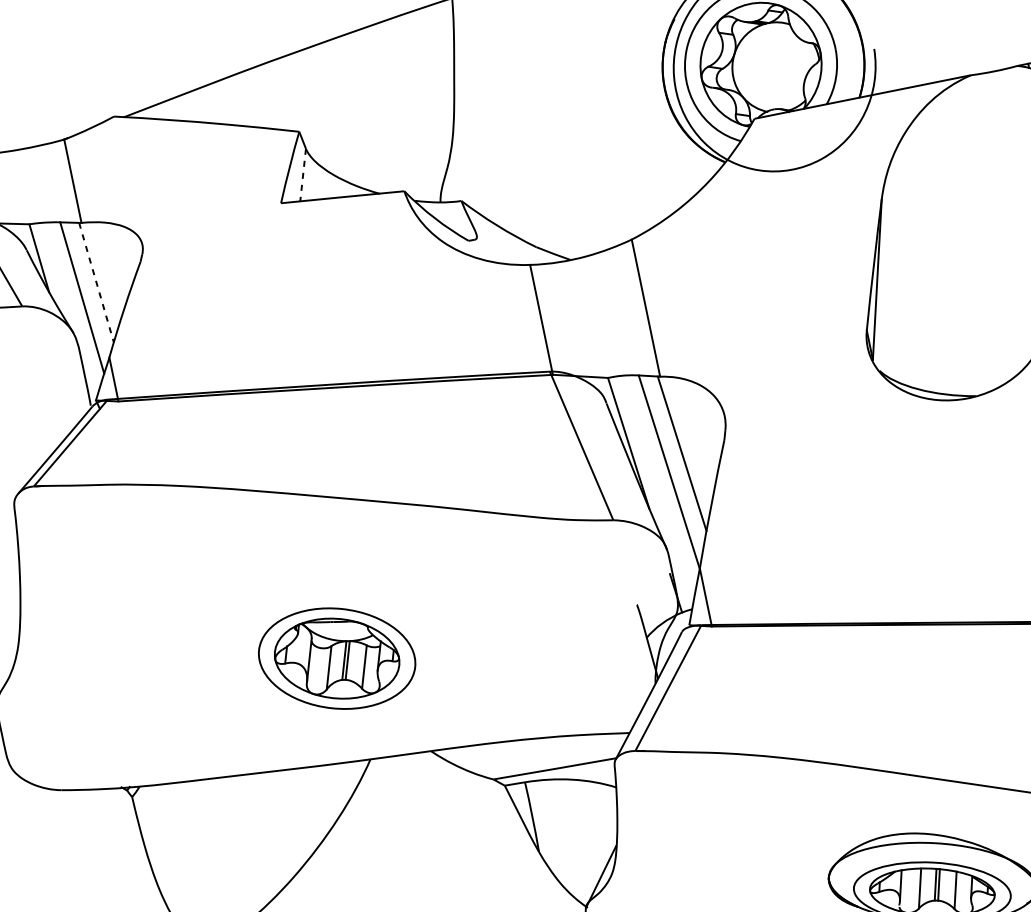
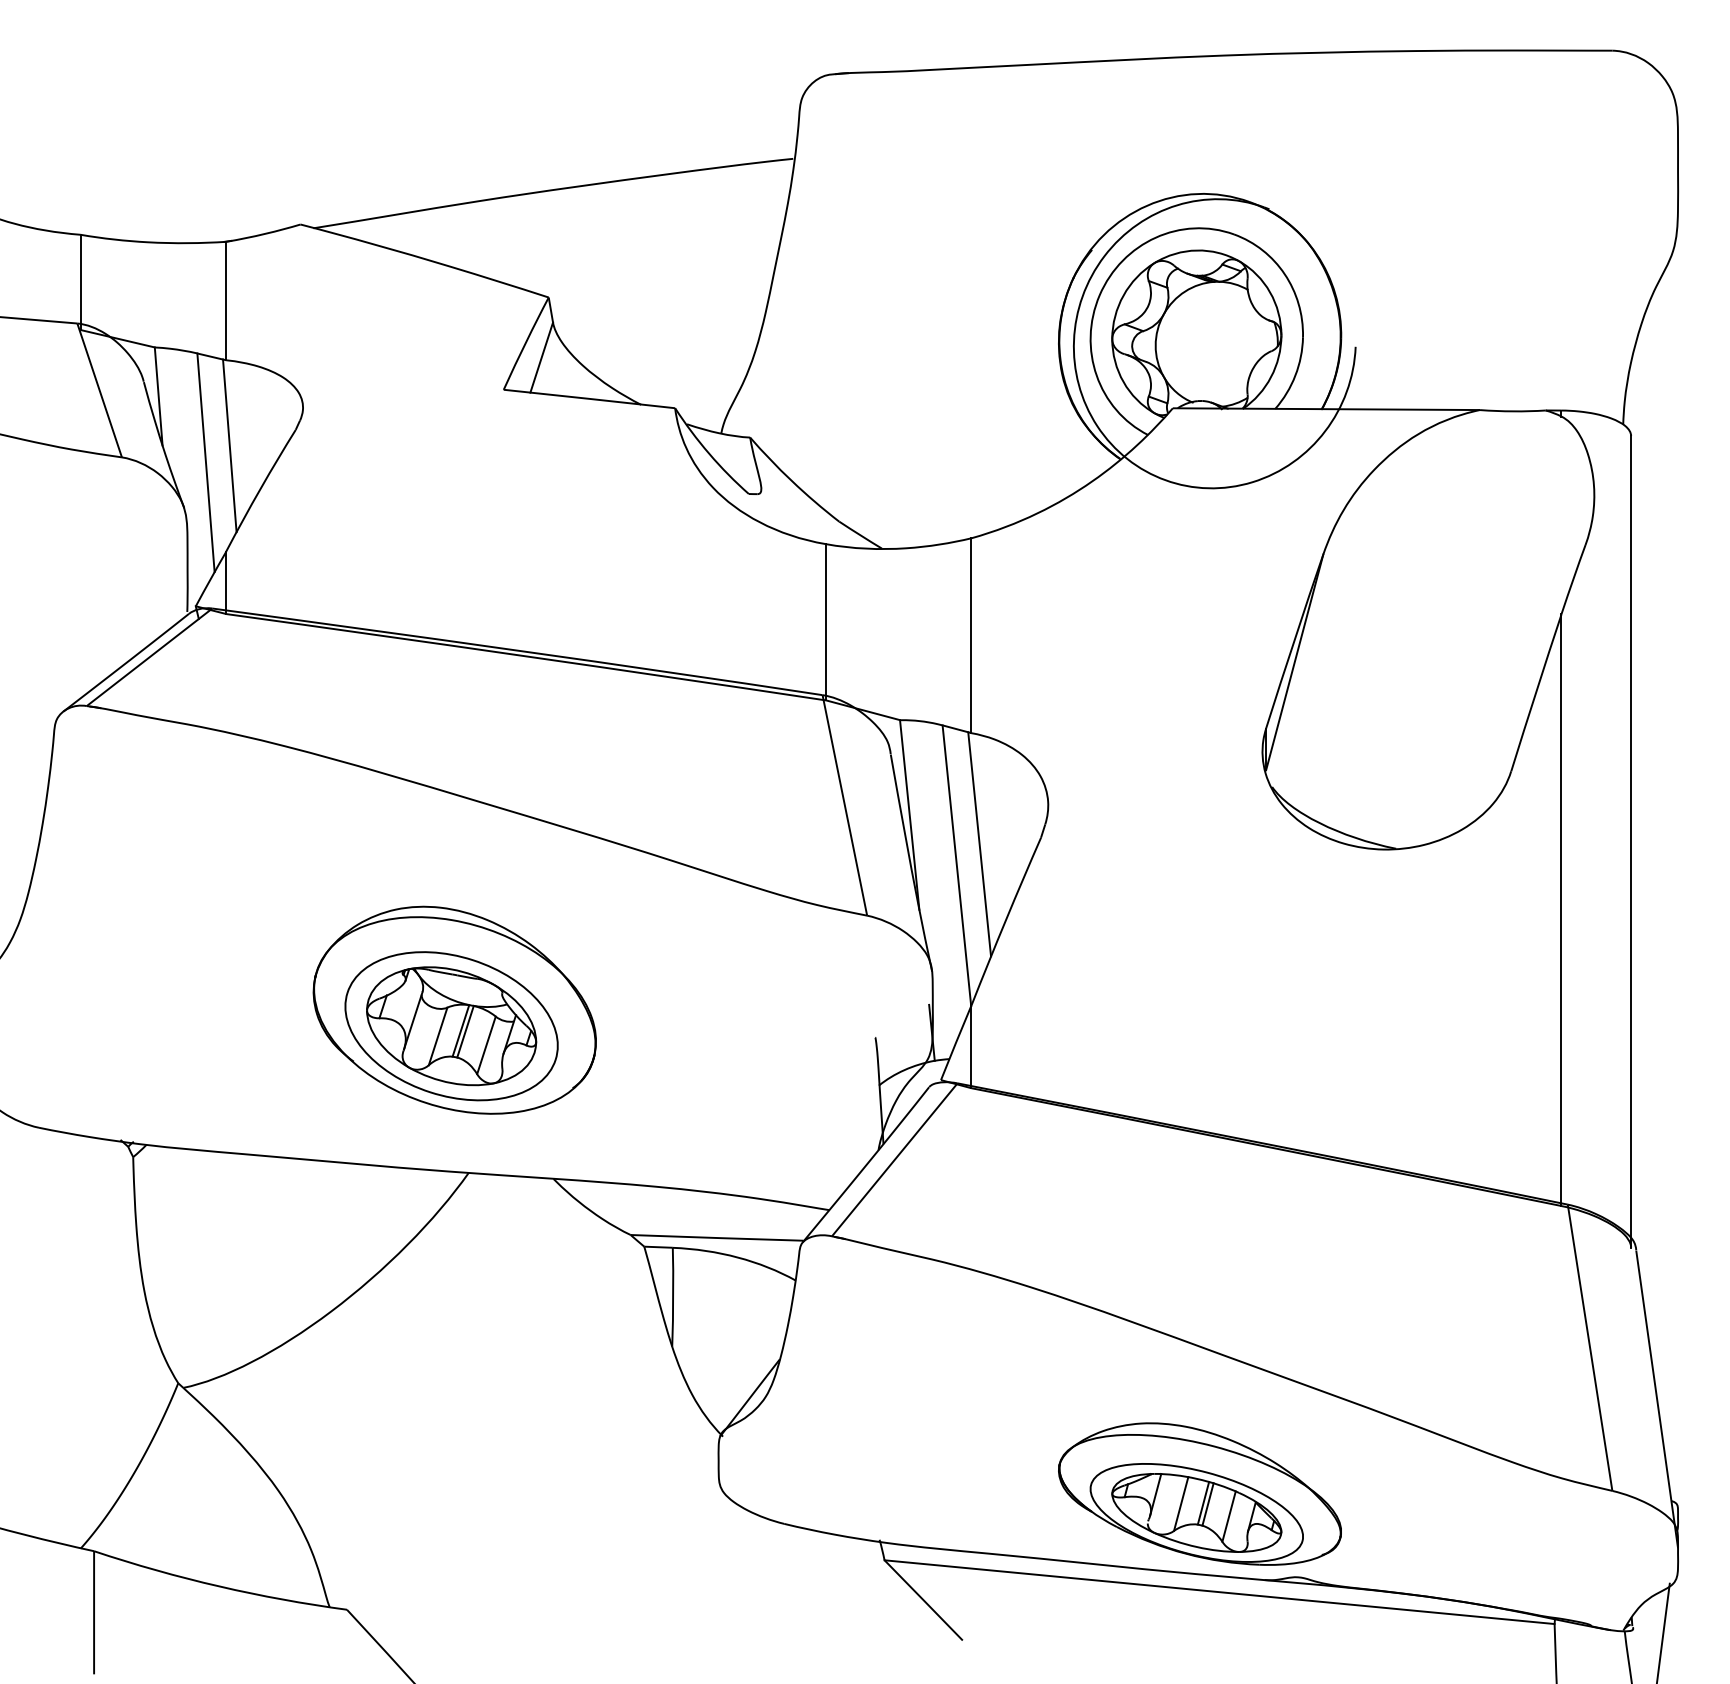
line: (302, 175) -> (541, 357), dashed -> solid
line: (96, 282) -> (229, 445), dashed -> solid
part: (336, 646) -> (454, 1009), added

